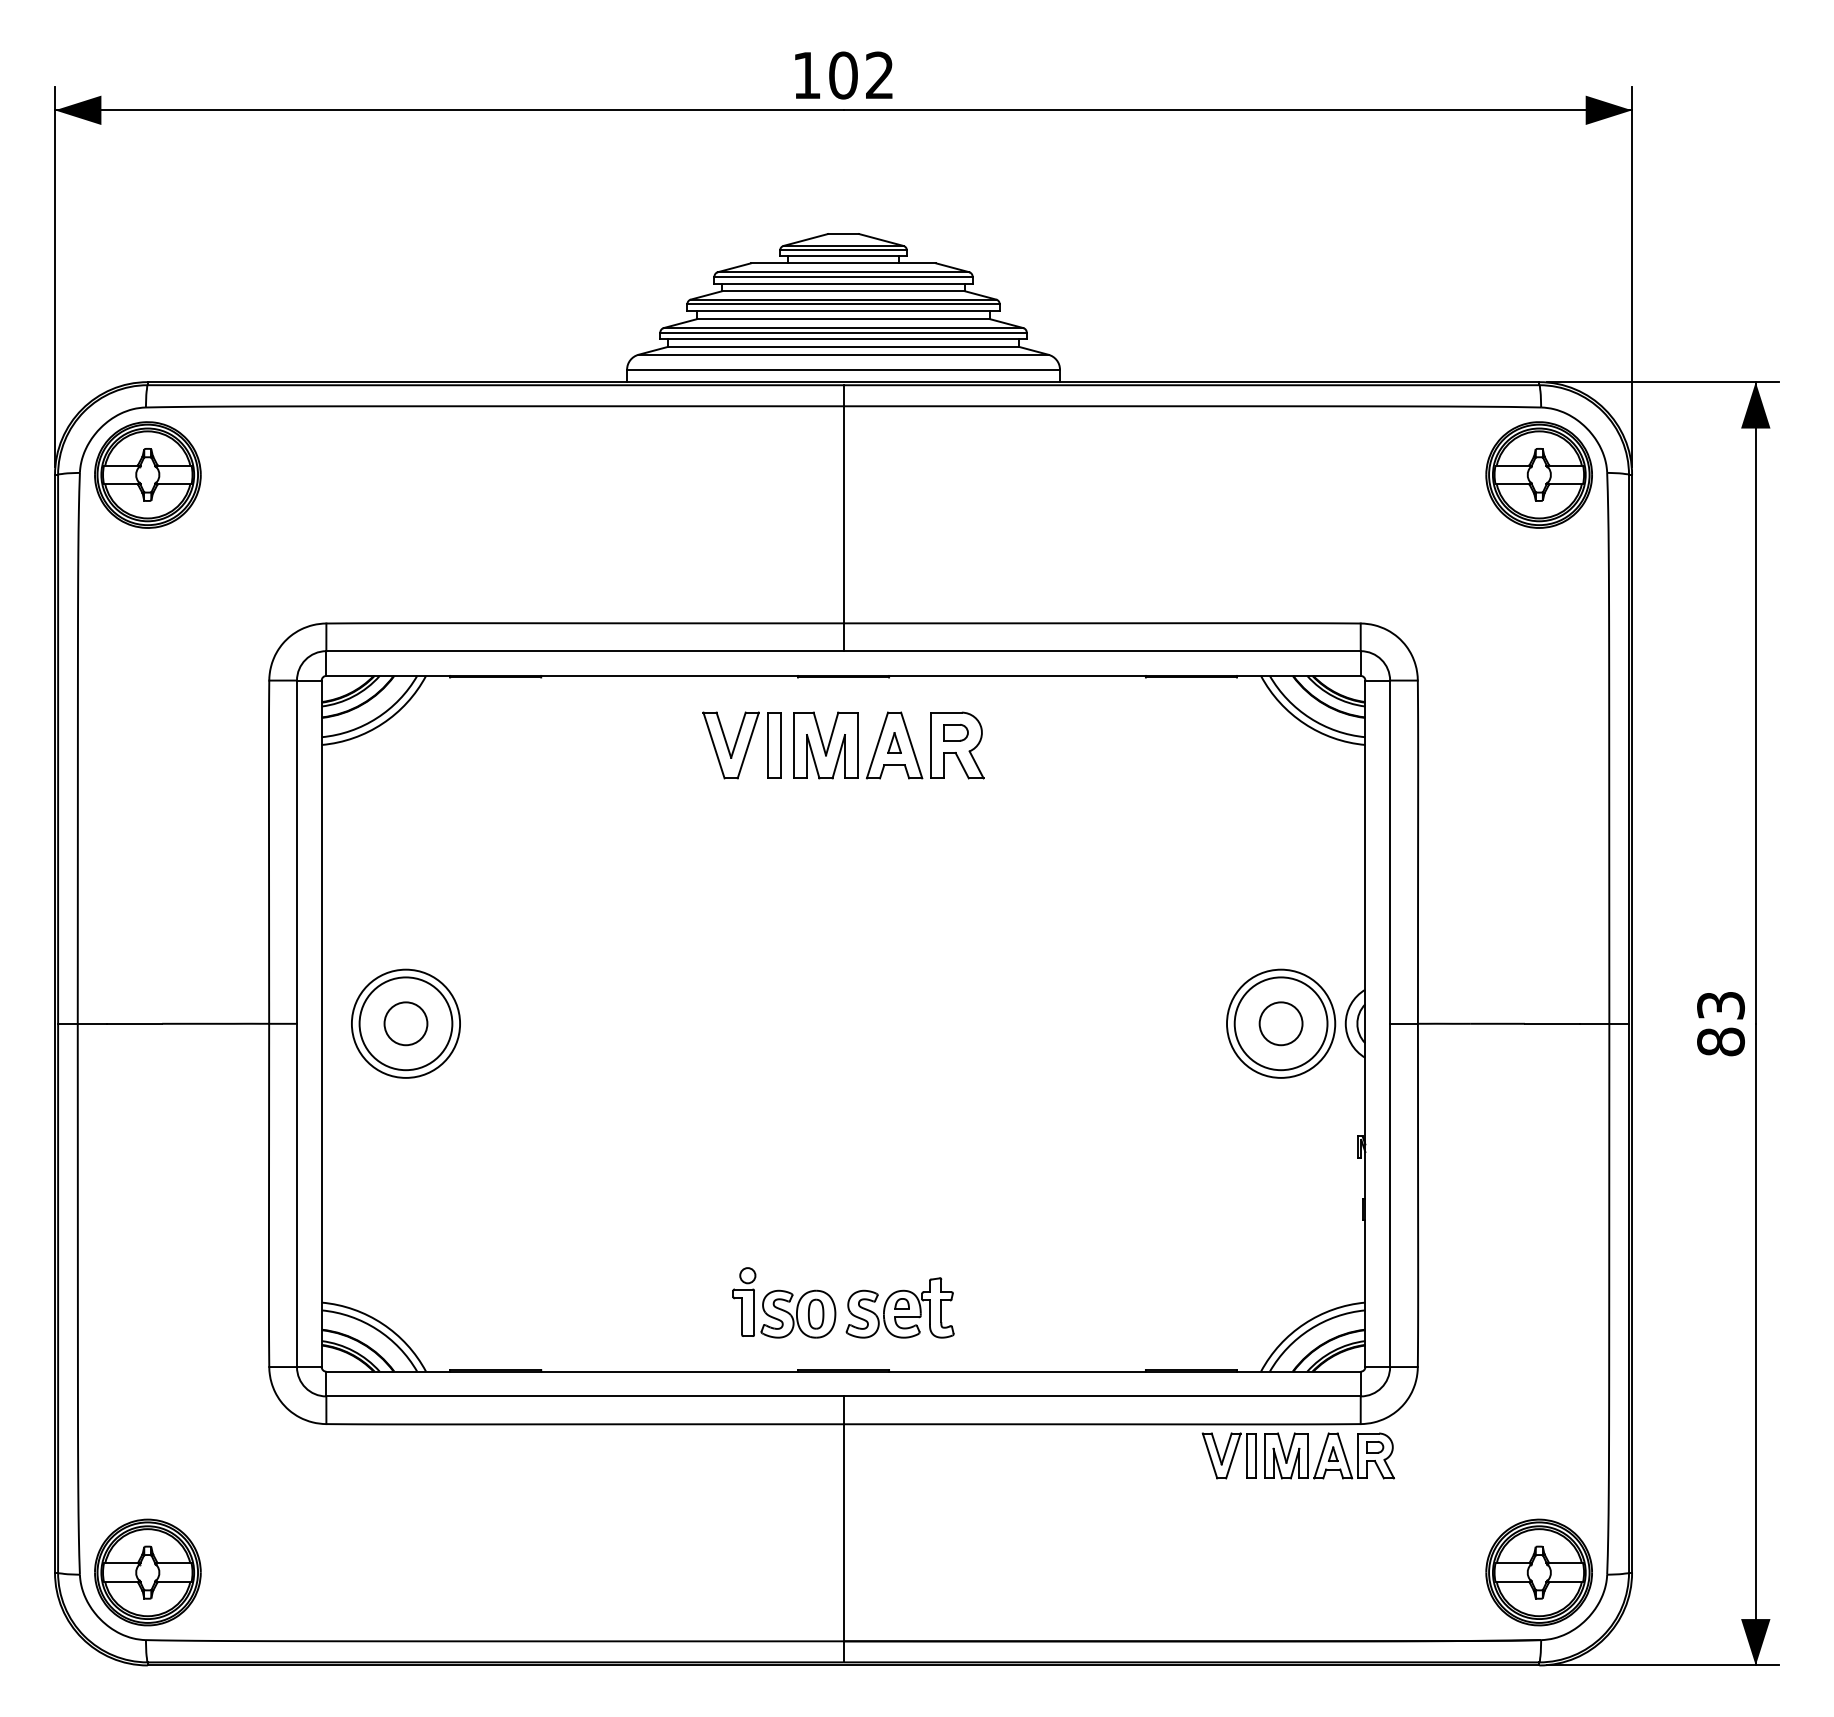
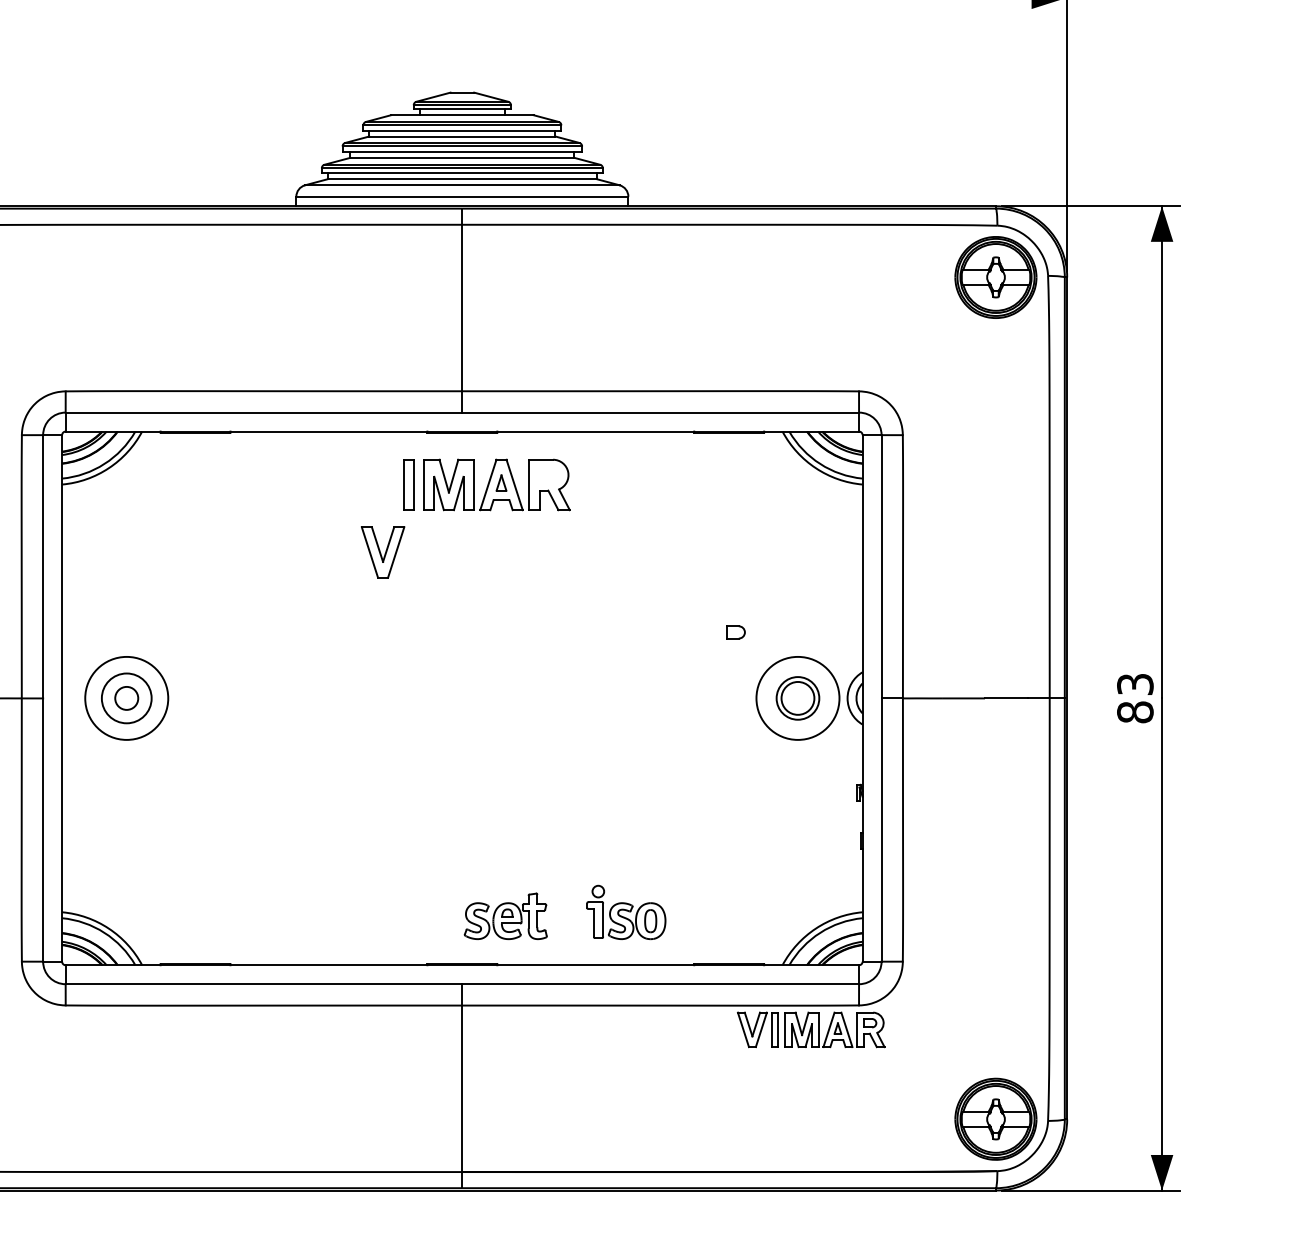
part: (955, 732) -> (735, 632), moved
part: (730, 745) -> (382, 552), moved
circle: (405, 1023) -> (126, 698), size x0.7
circle: (405, 1023) -> (126, 698), size x0.7
circle: (1280, 1023) -> (797, 698), size x0.6
part: (784, 1302) -> (626, 912), moved

